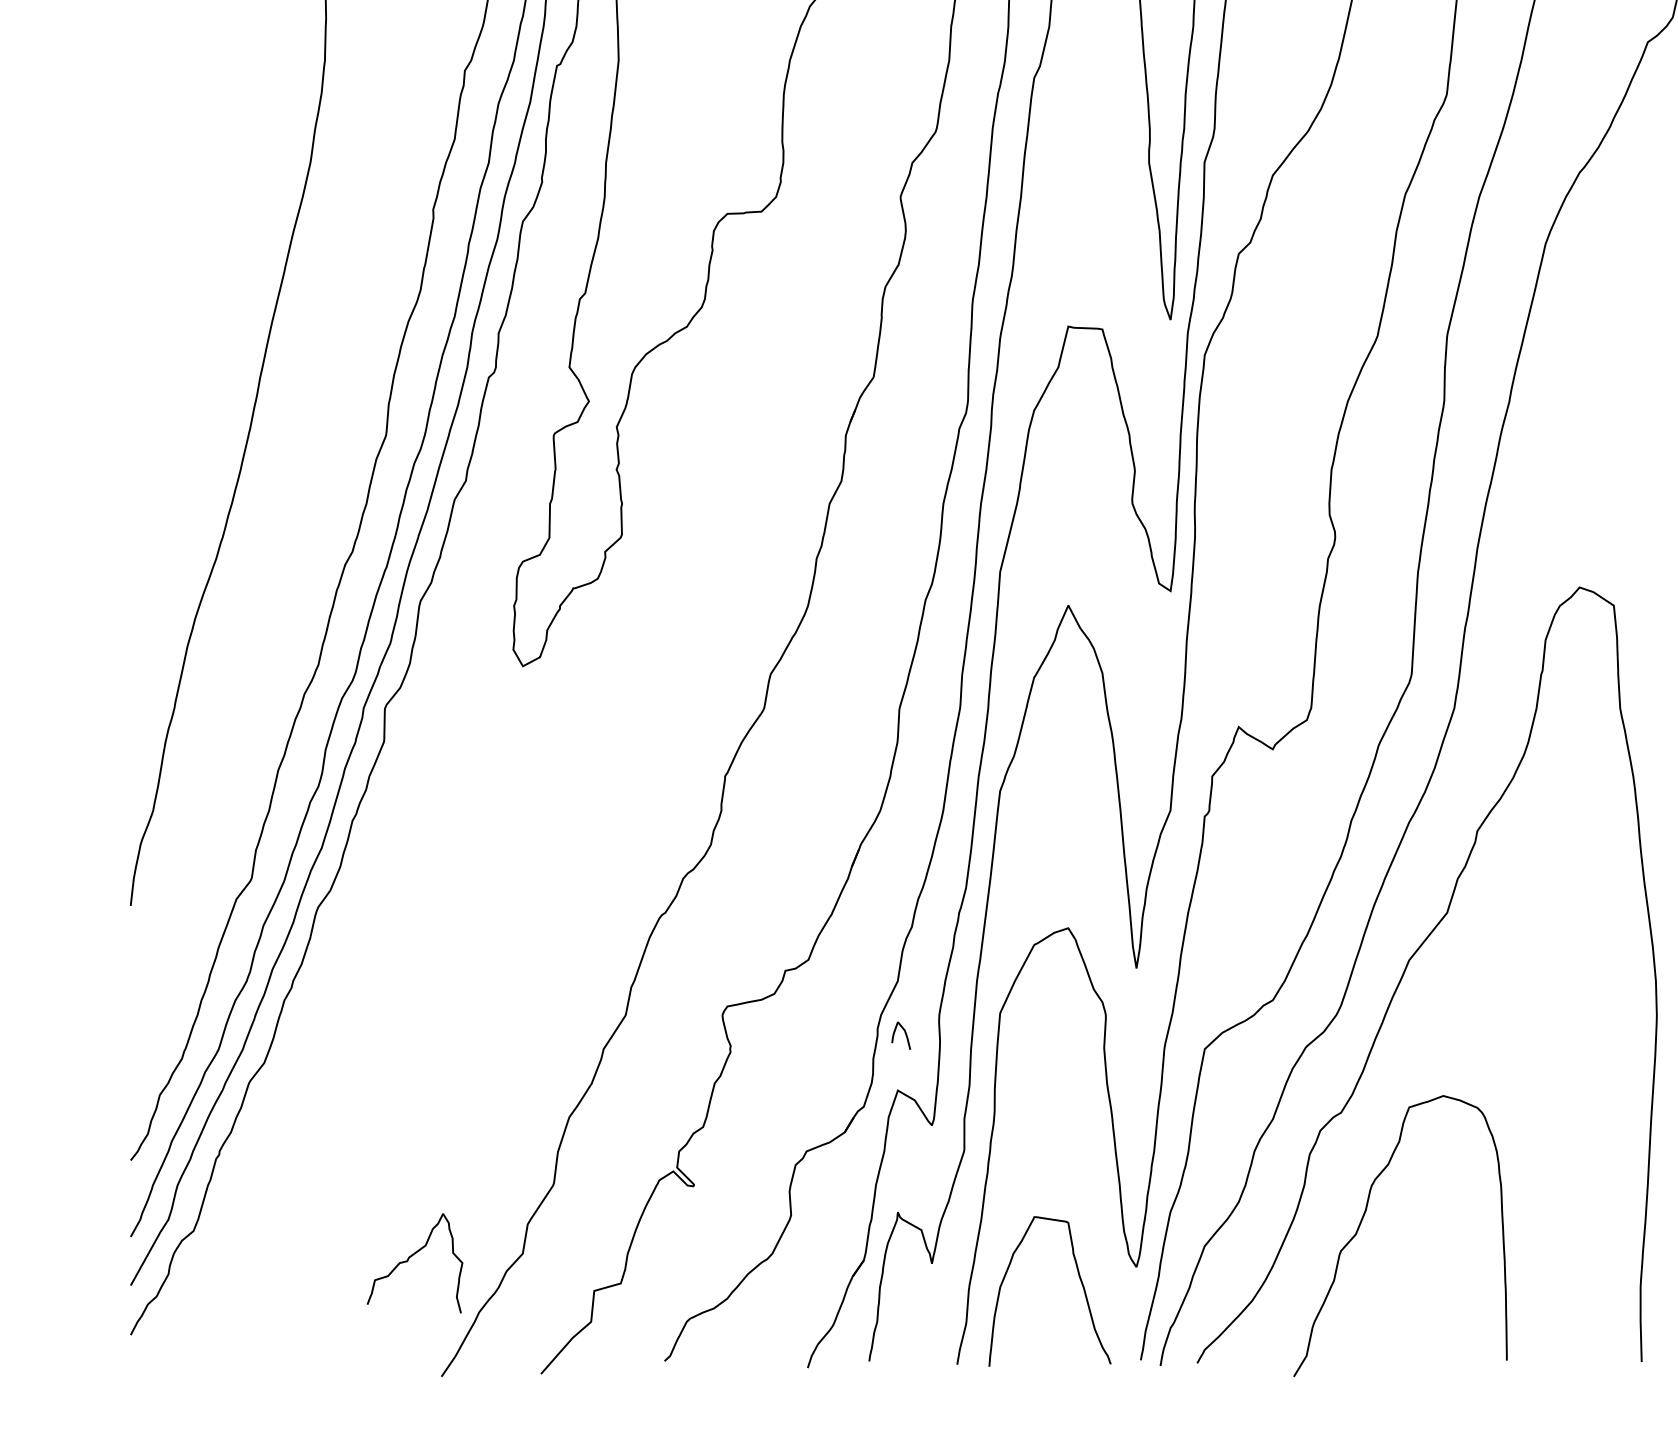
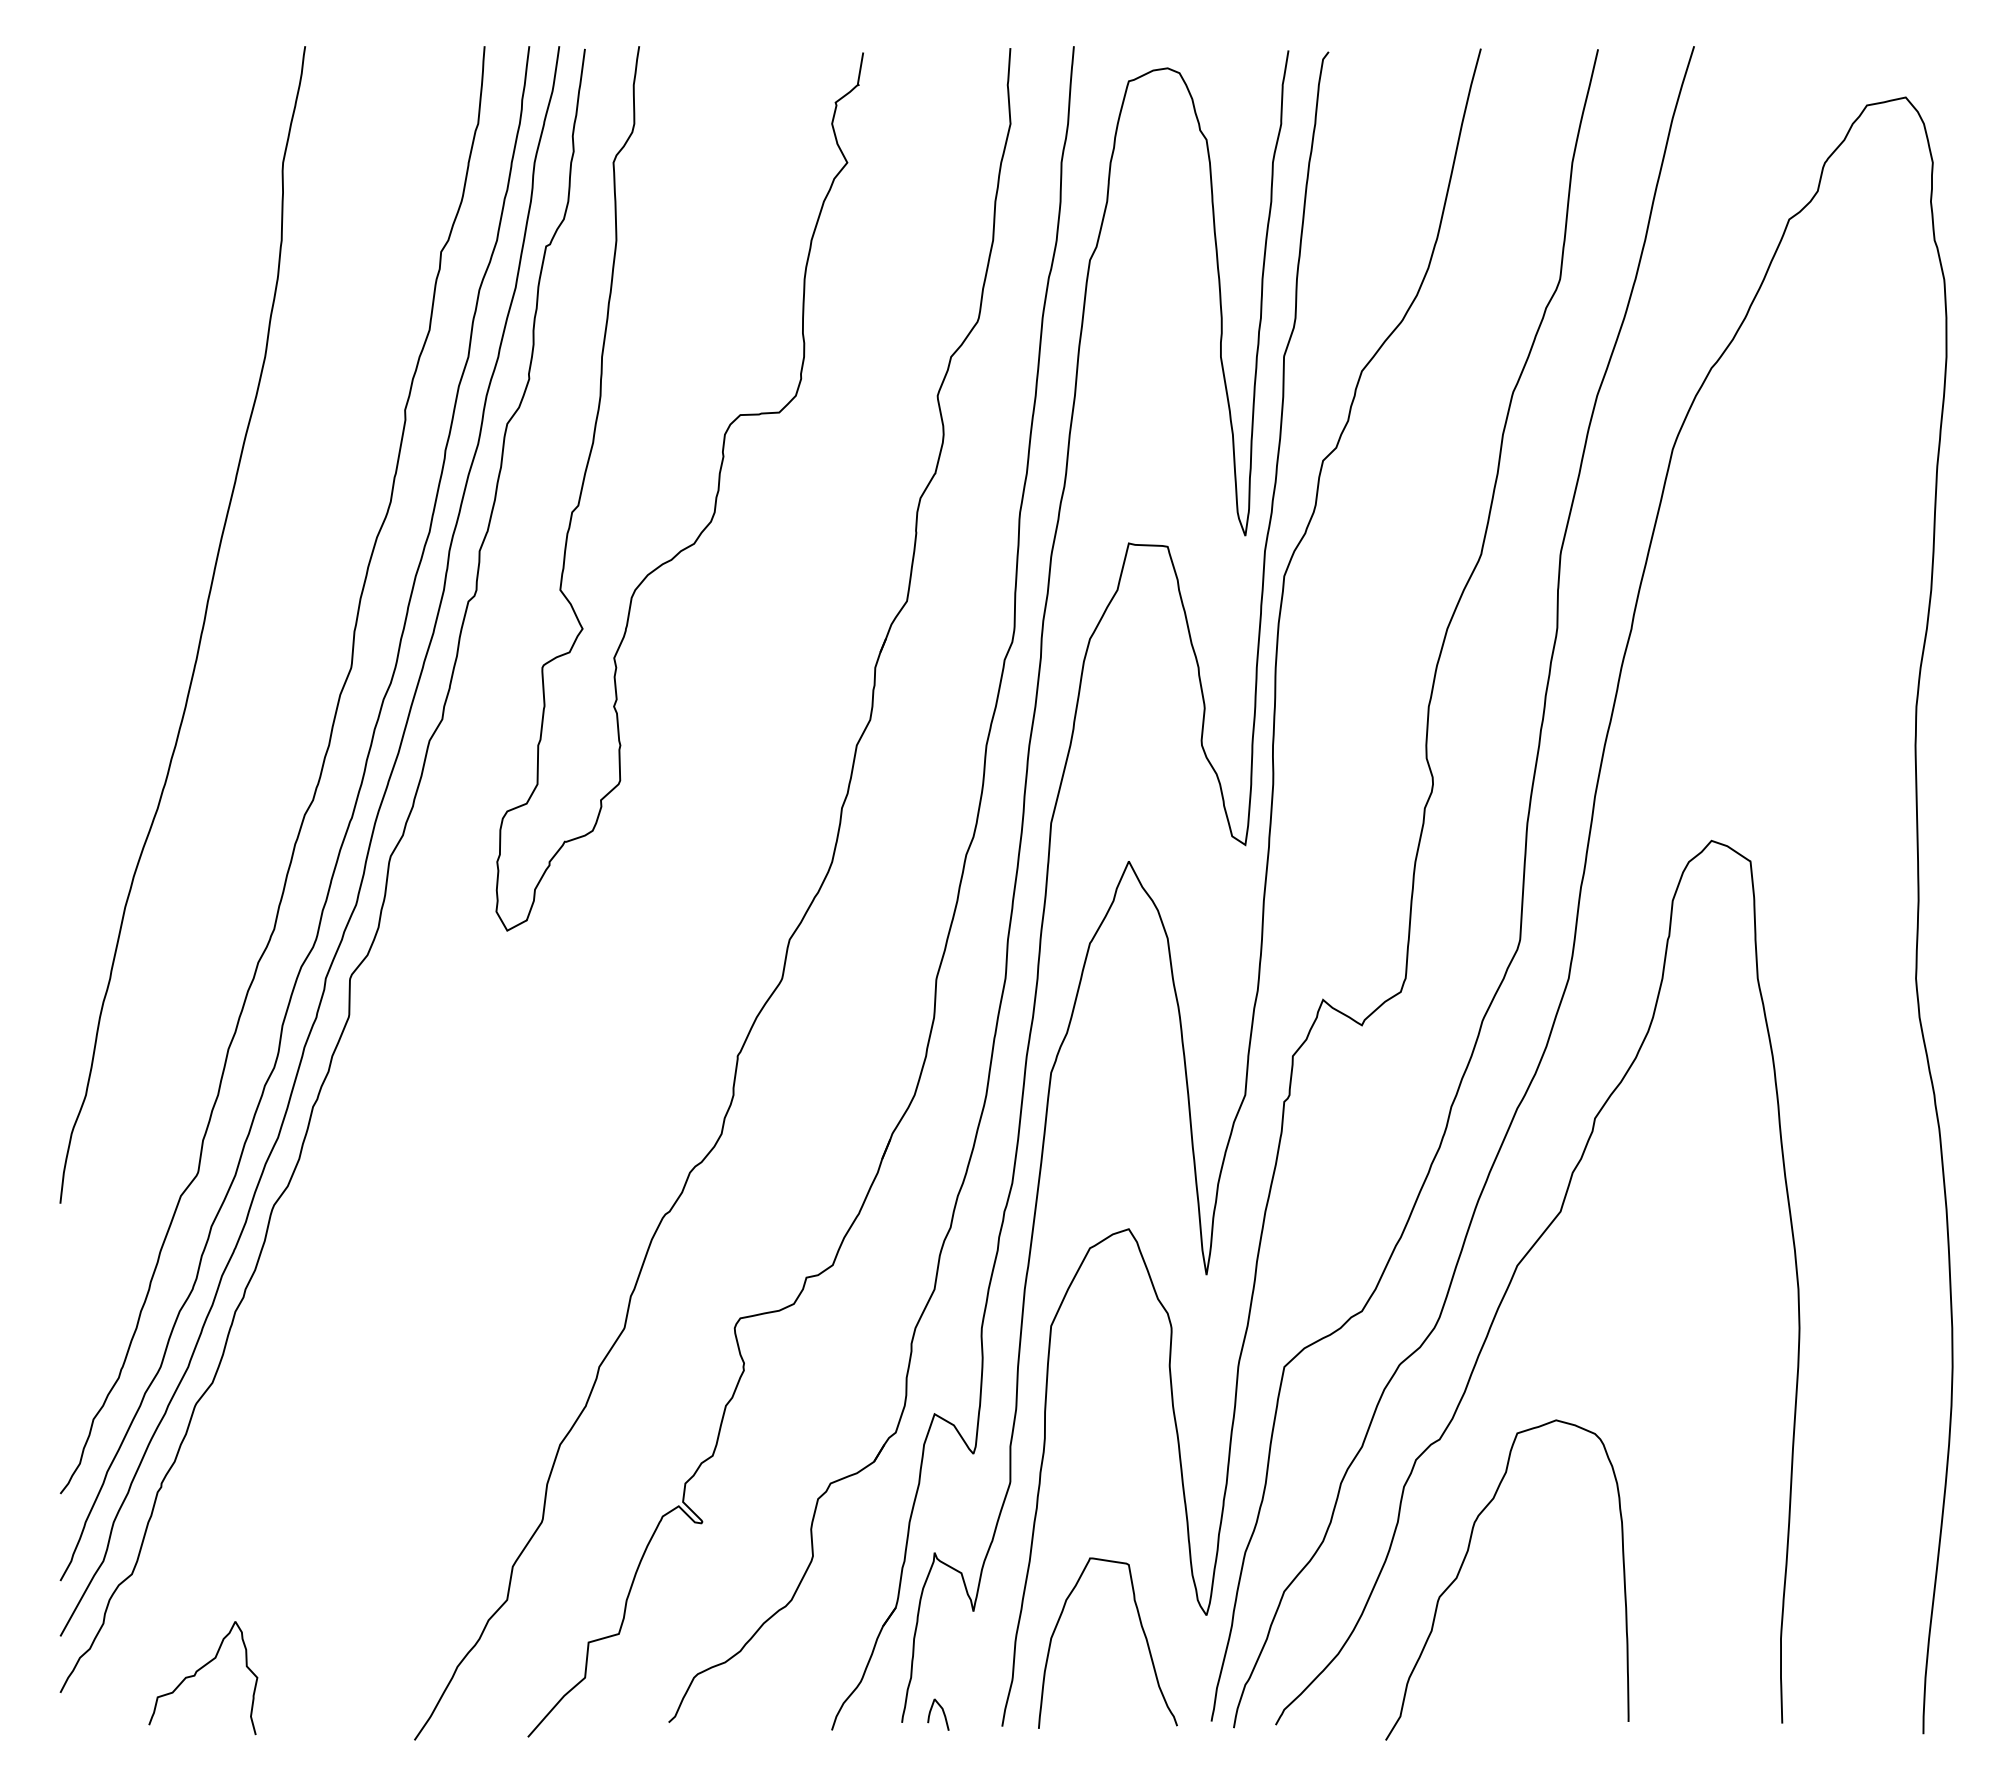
curve: (904, 1033) -> (942, 1712), moved
curve: (409, 1260) -> (196, 1674), moved

